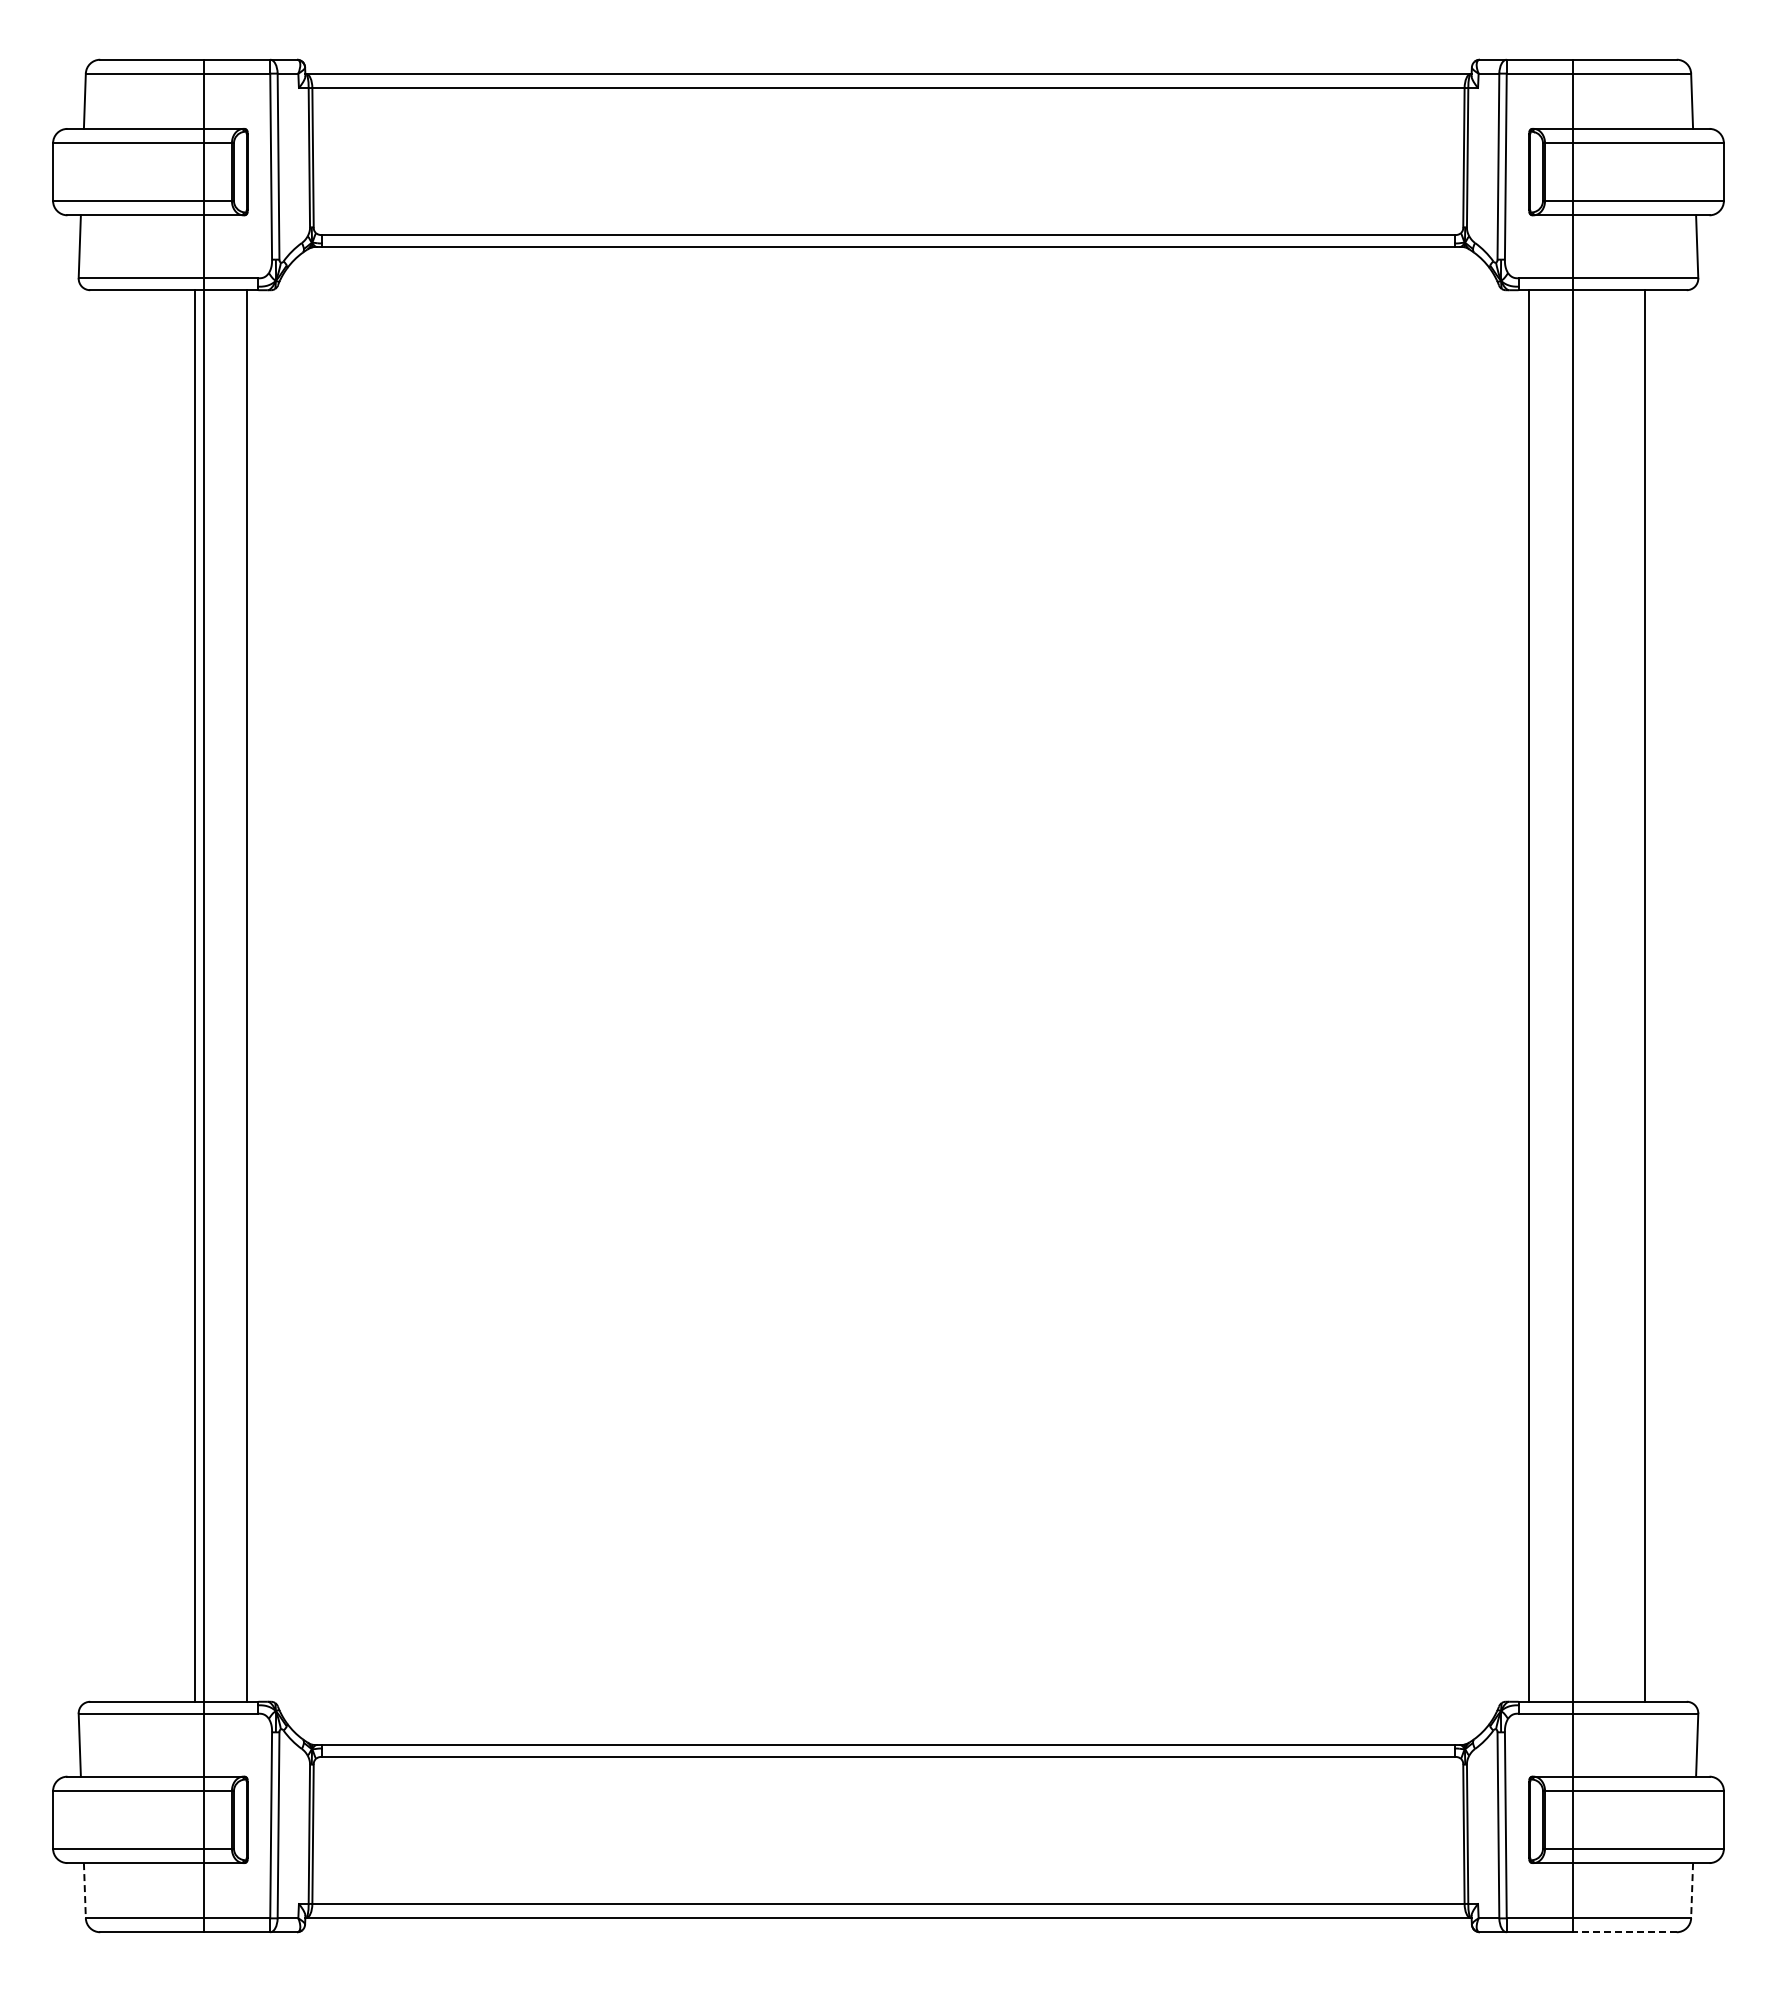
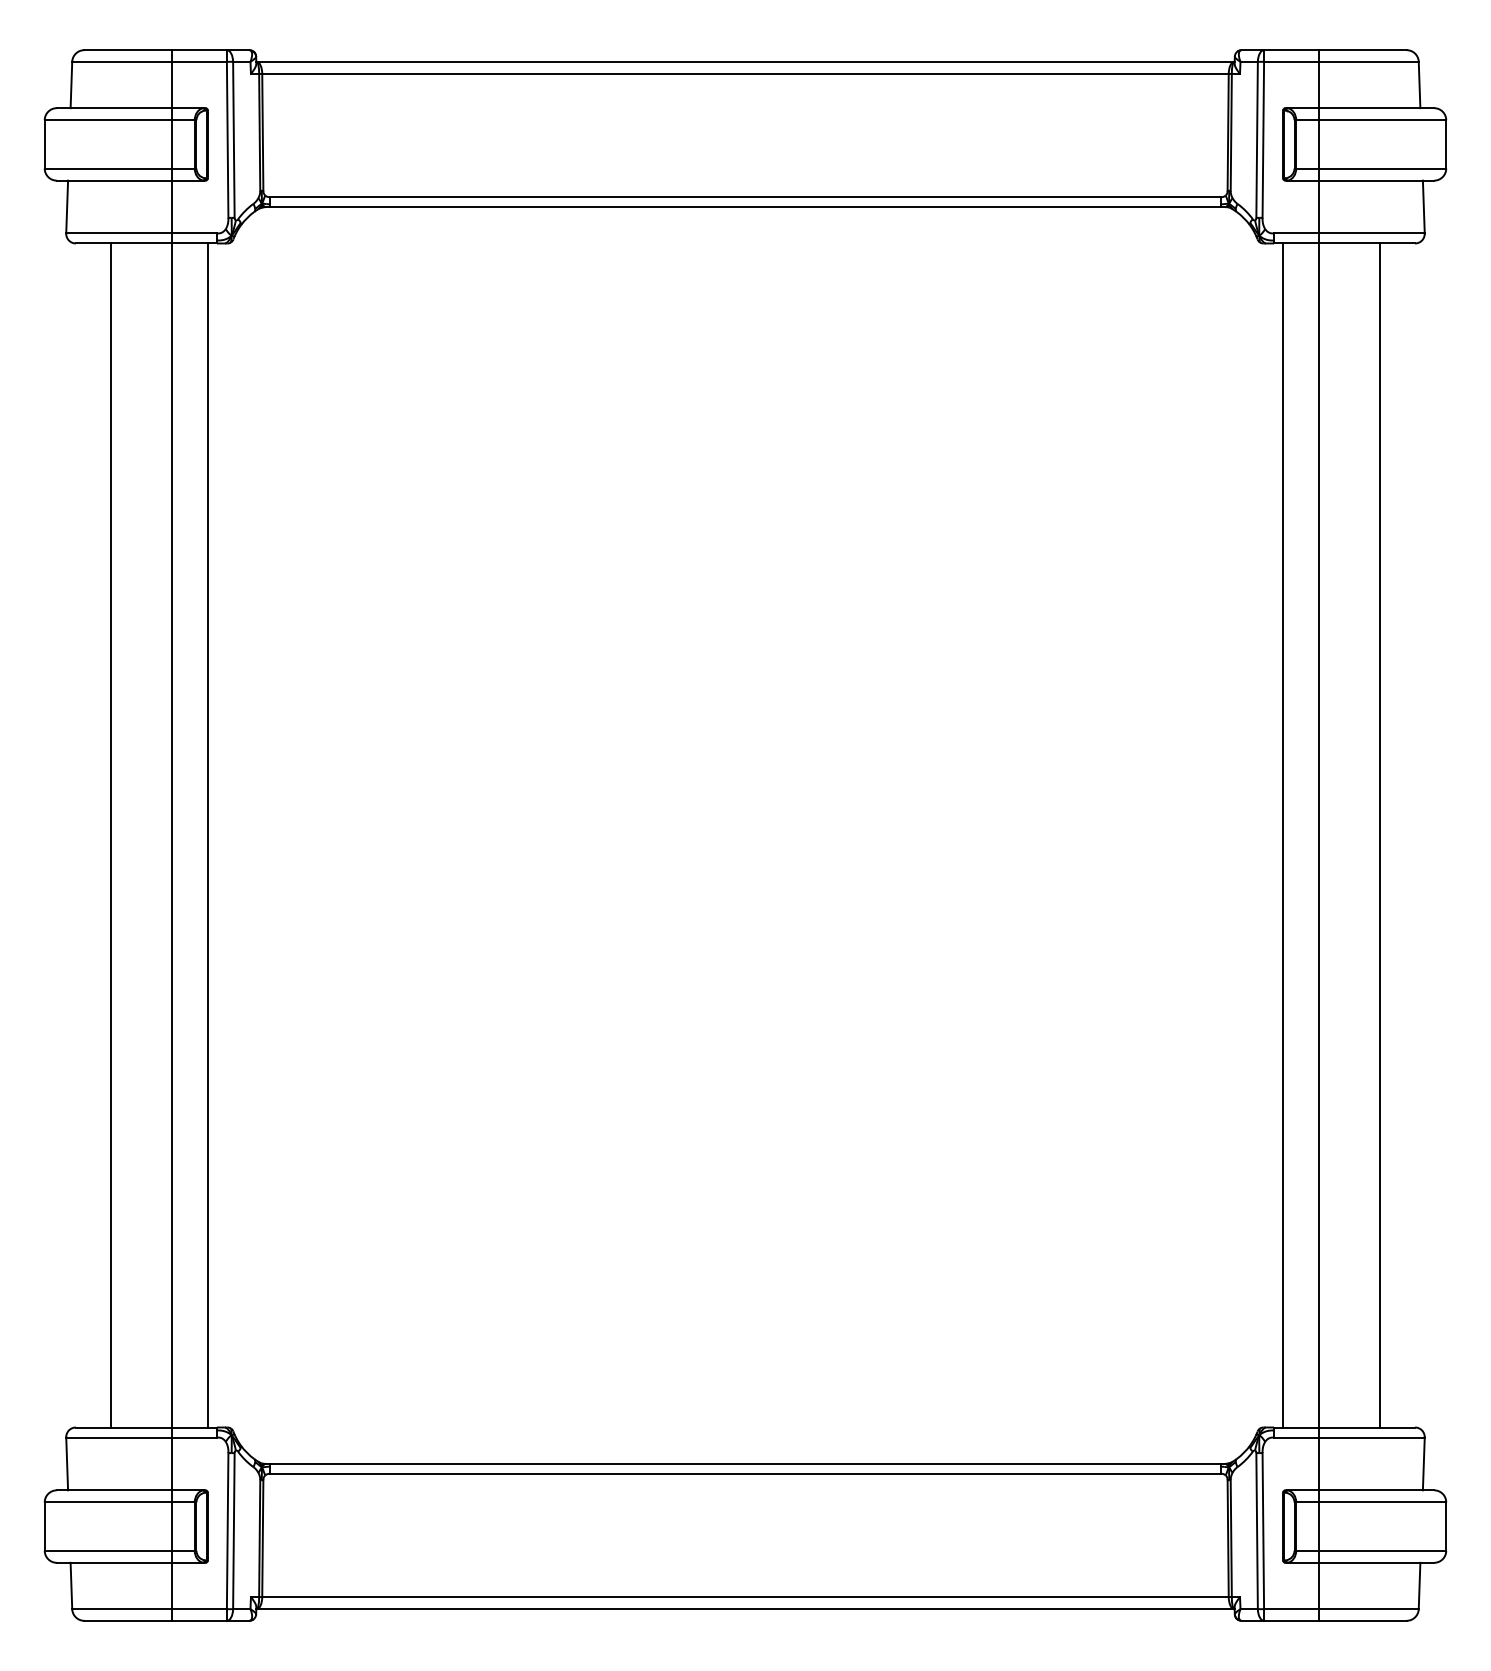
line: (195, 995) -> (111, 835), moved
line: (84, 1890) -> (71, 1585), dashed -> solid
line: (1692, 1890) -> (1419, 1585), dashed -> solid
line: (1624, 1932) -> (1362, 1621), dashed -> solid

